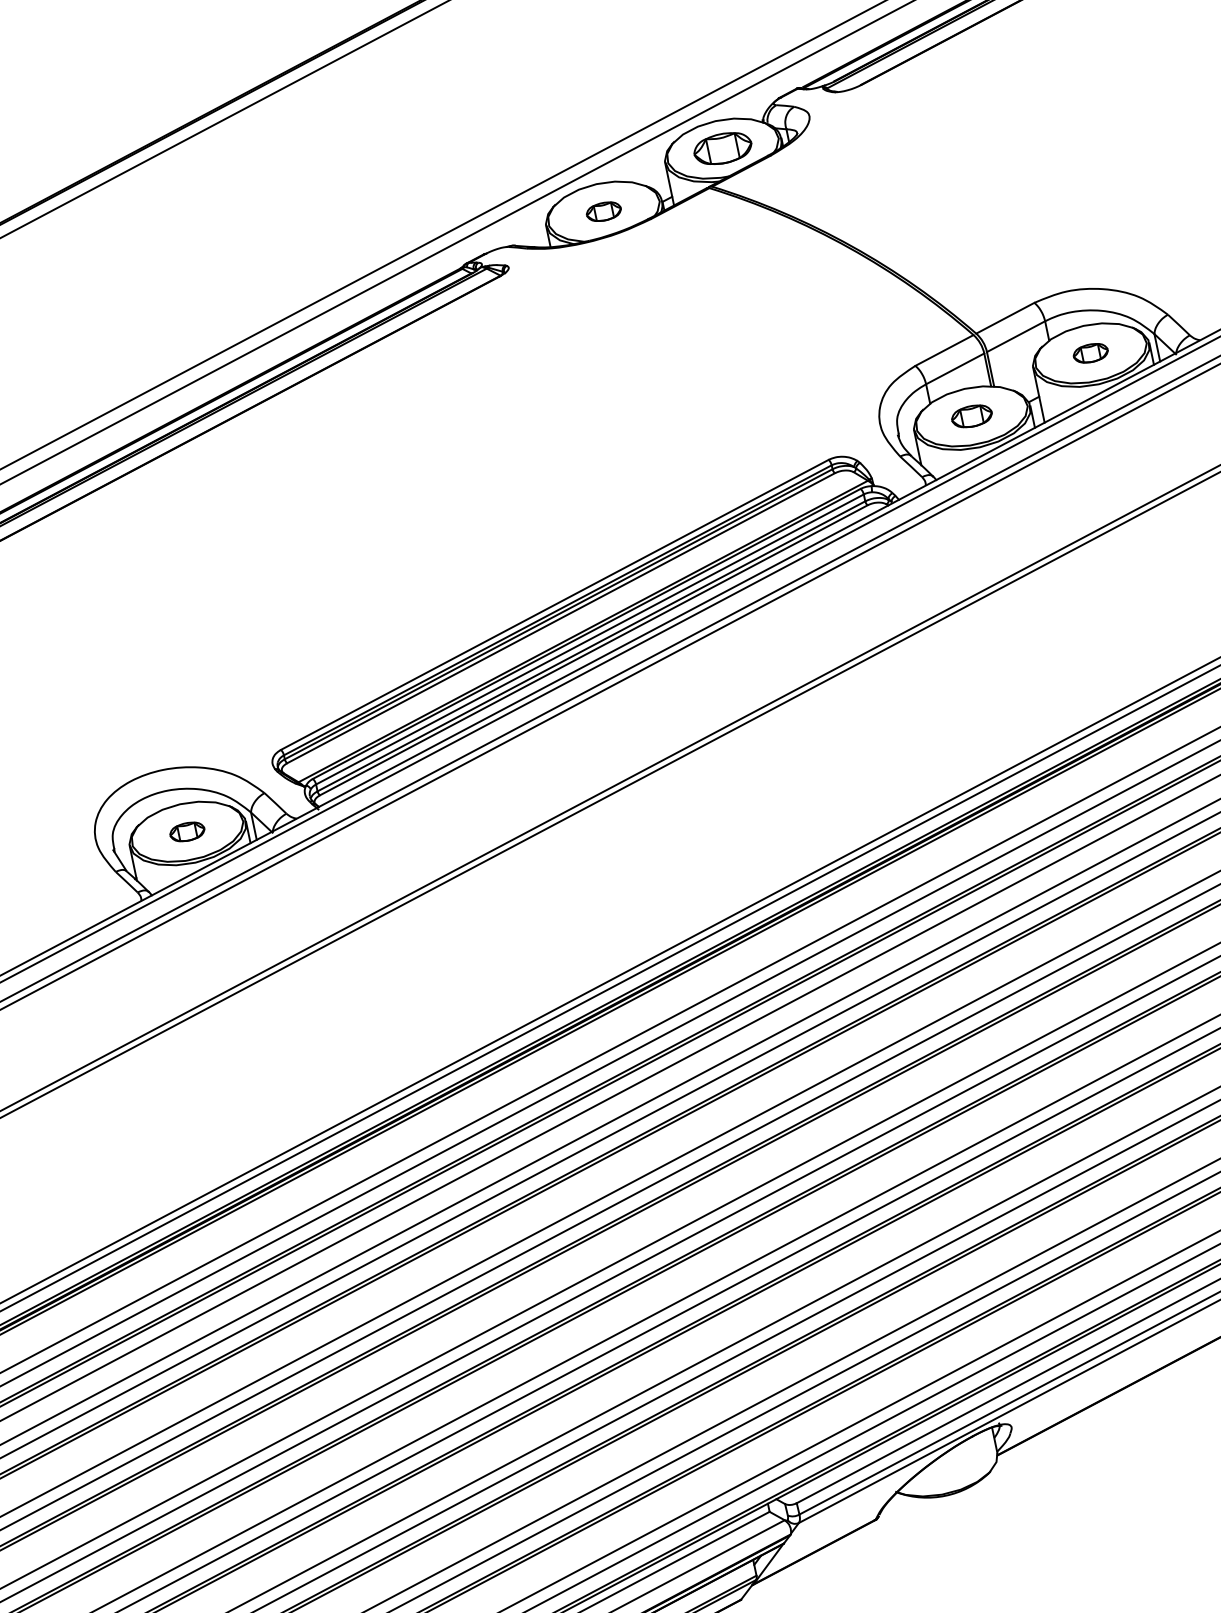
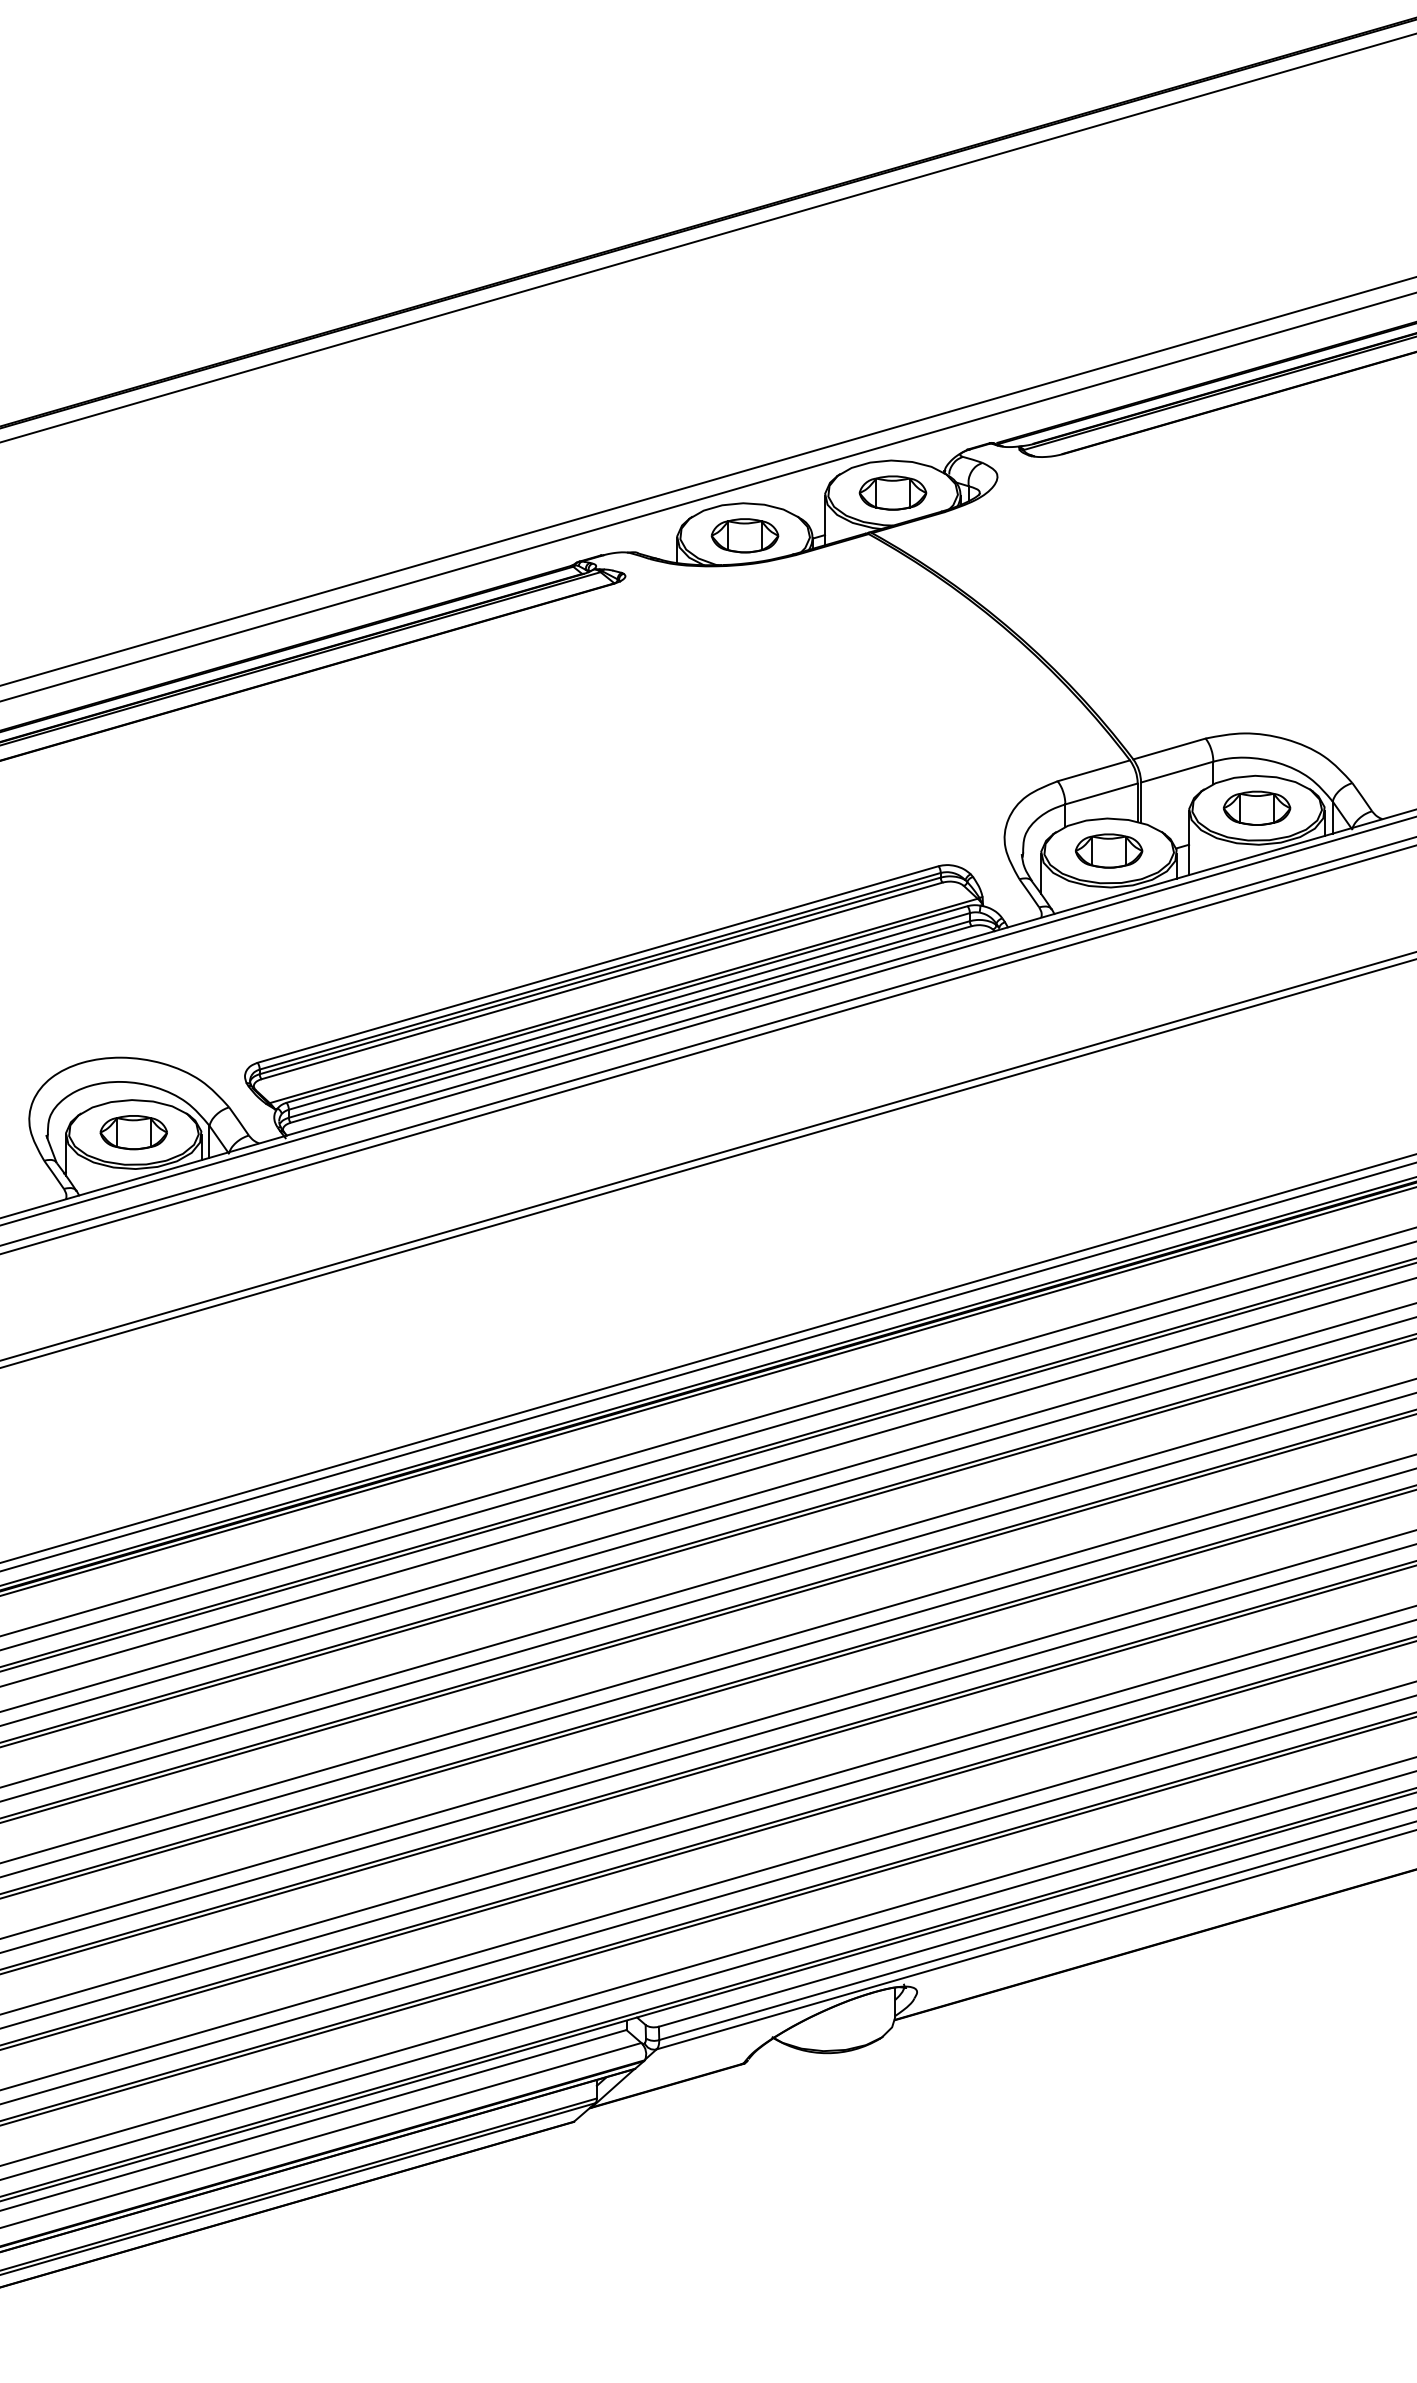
part: (603, 211) -> (744, 535), size x1.67
part: (1090, 352) -> (1256, 807), size x1.67
part: (972, 415) -> (1109, 850), size x1.43
part: (187, 831) -> (133, 1132), size x1.67

